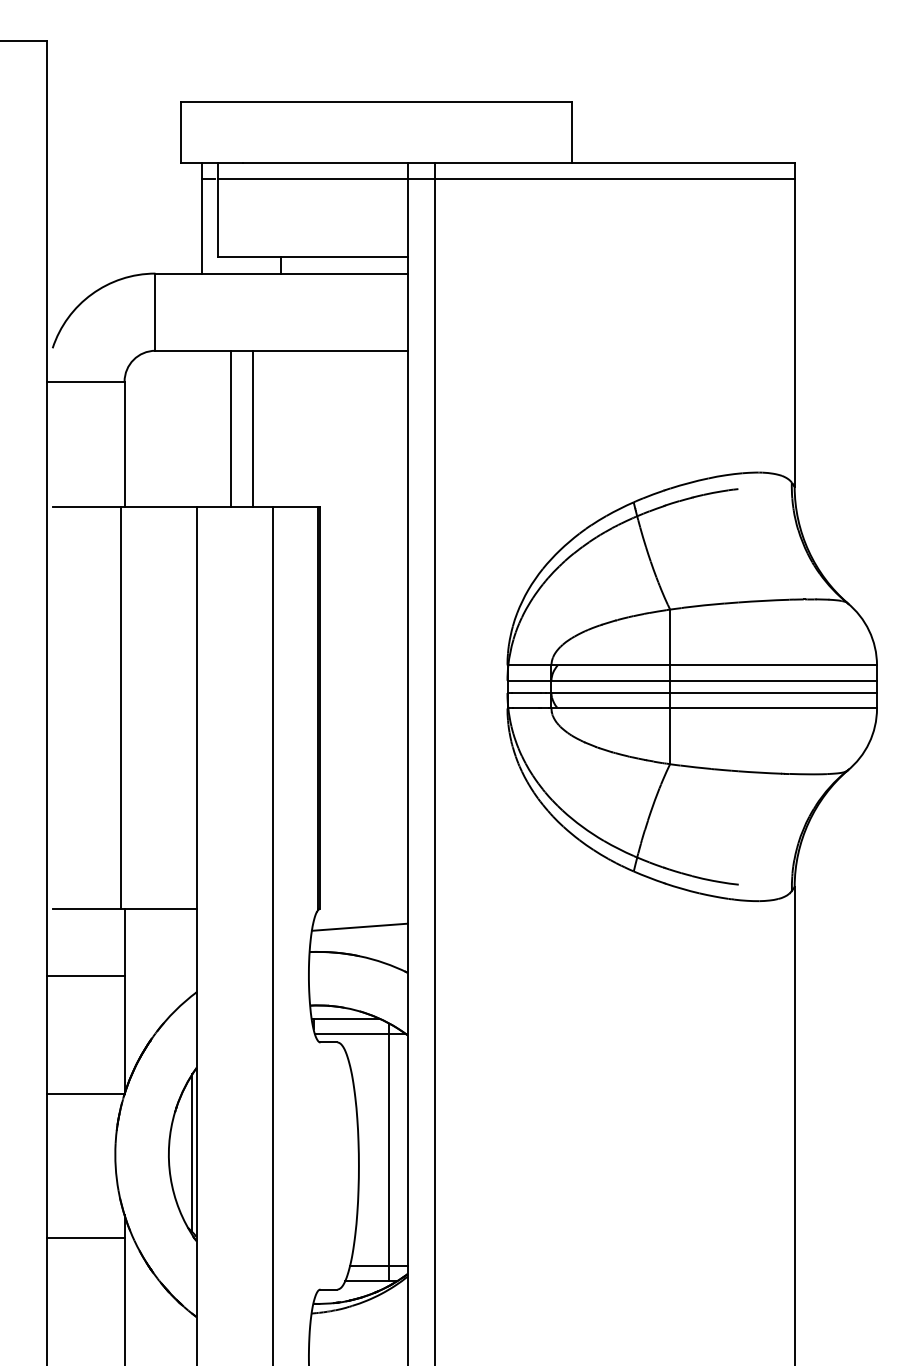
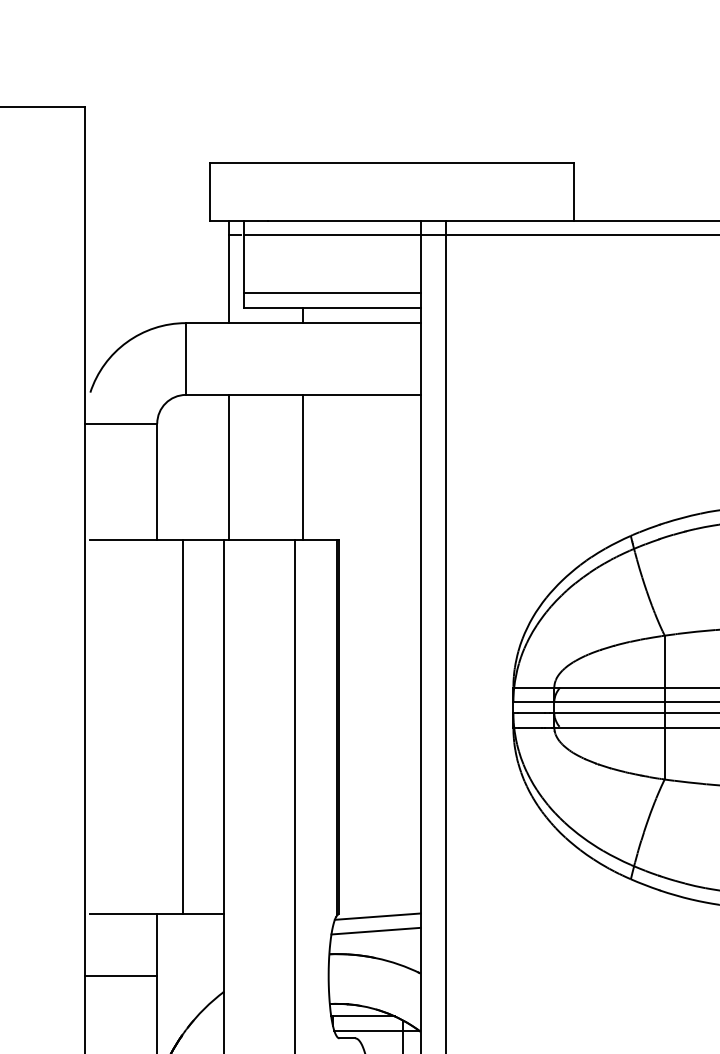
line: (312, 241) -> (332, 293), added
line: (231, 428) -> (303, 467), moved
line: (252, 428) -> (228, 467), moved
line: (120, 707) -> (182, 726), moved
line: (361, 911) -> (377, 916), added

